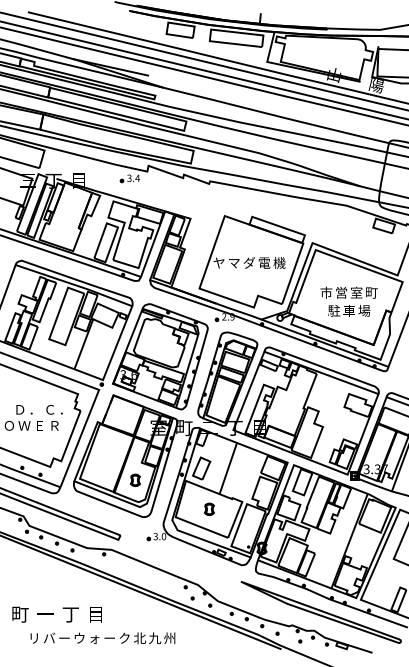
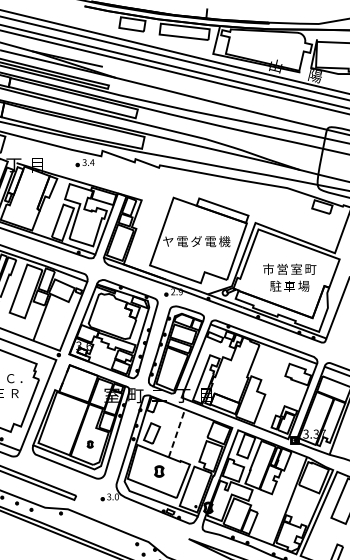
text: (234, 262) -> (182, 241), マ -> 電
line: (228, 468) -> (177, 433), solid -> dashed
part: (135, 480) -> (90, 444), size x0.6

